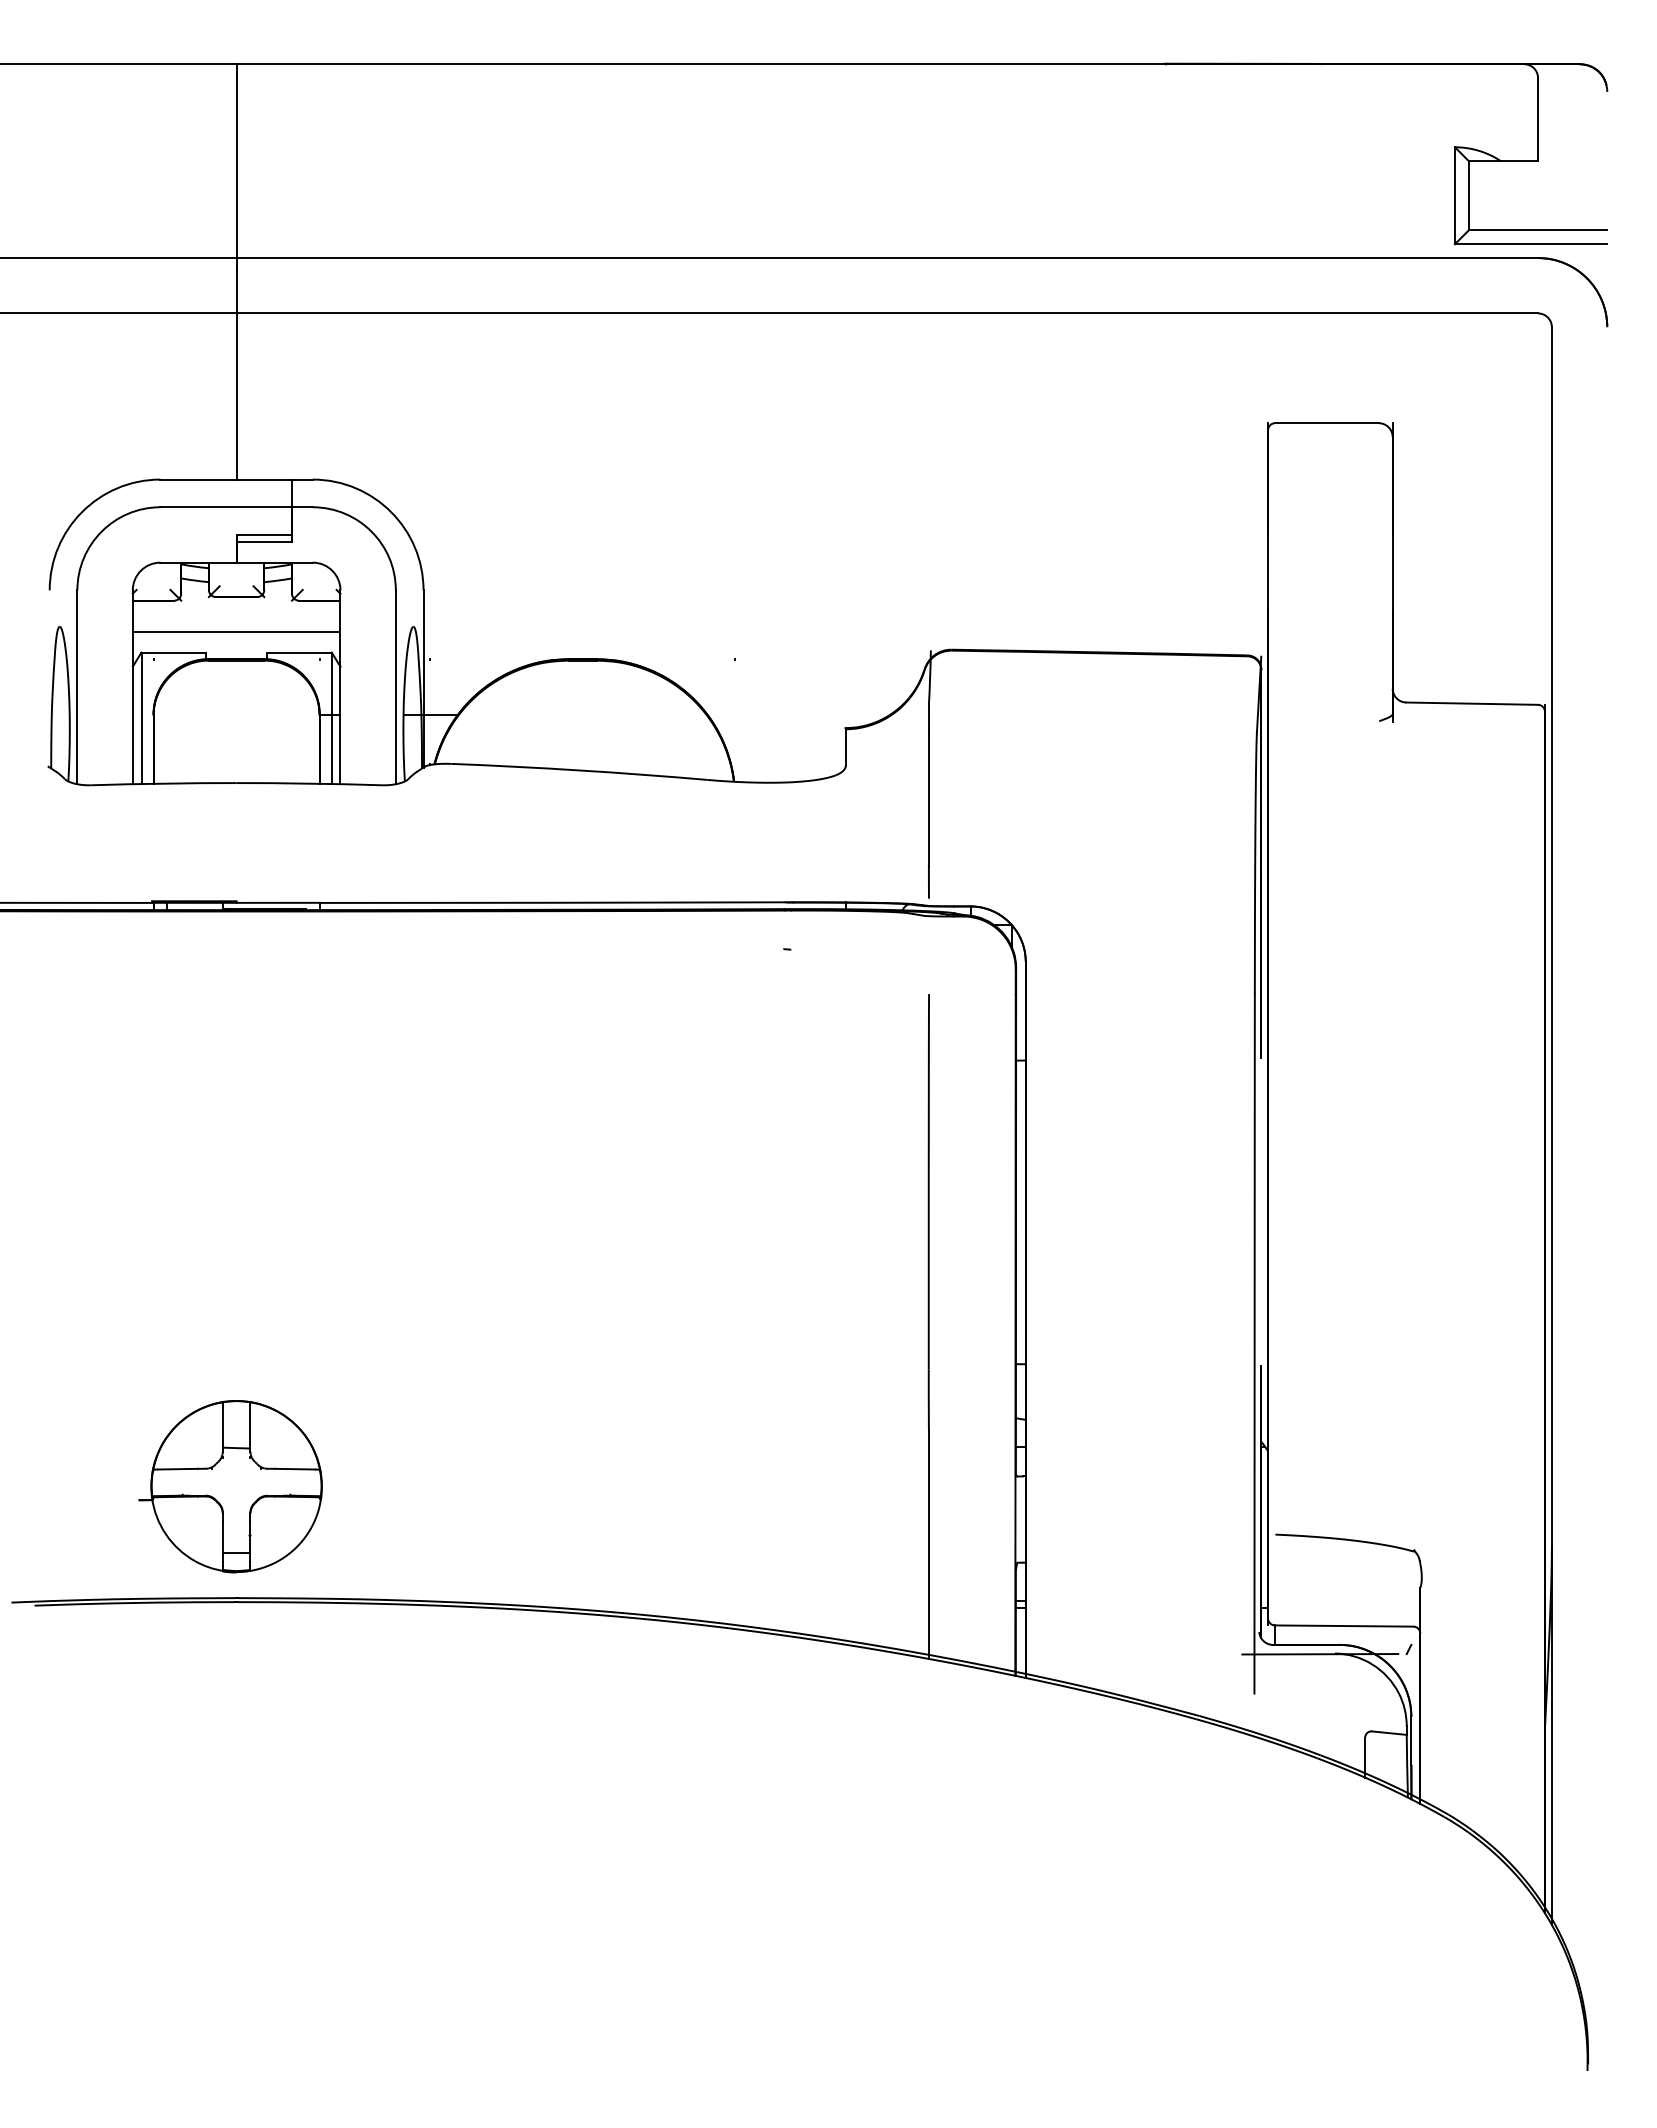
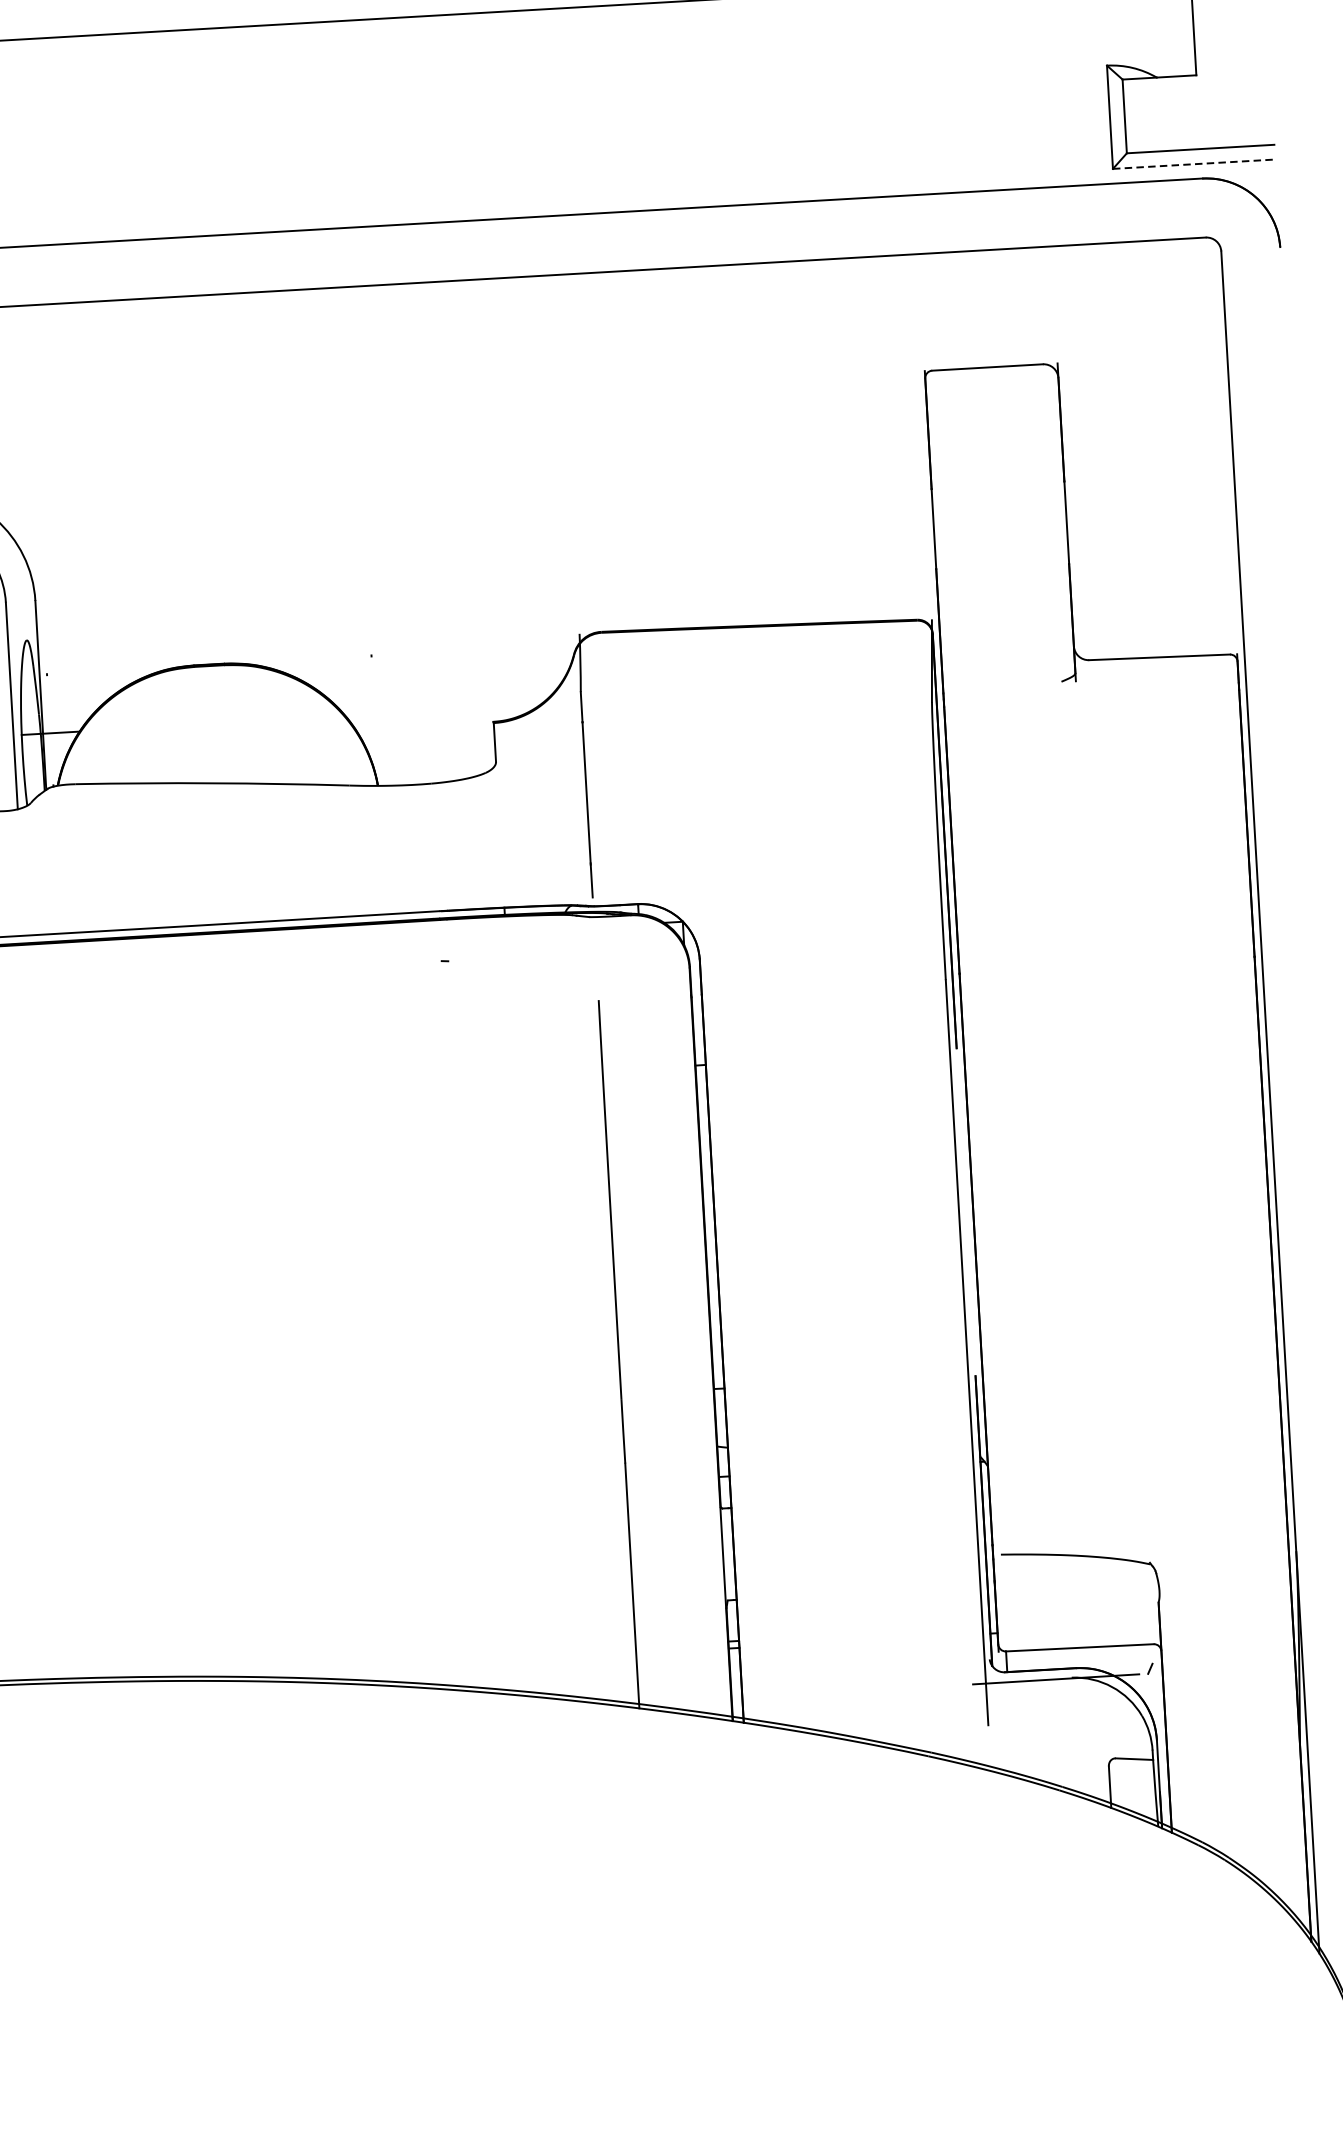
line: (1531, 244) -> (1194, 164), solid -> dashed

